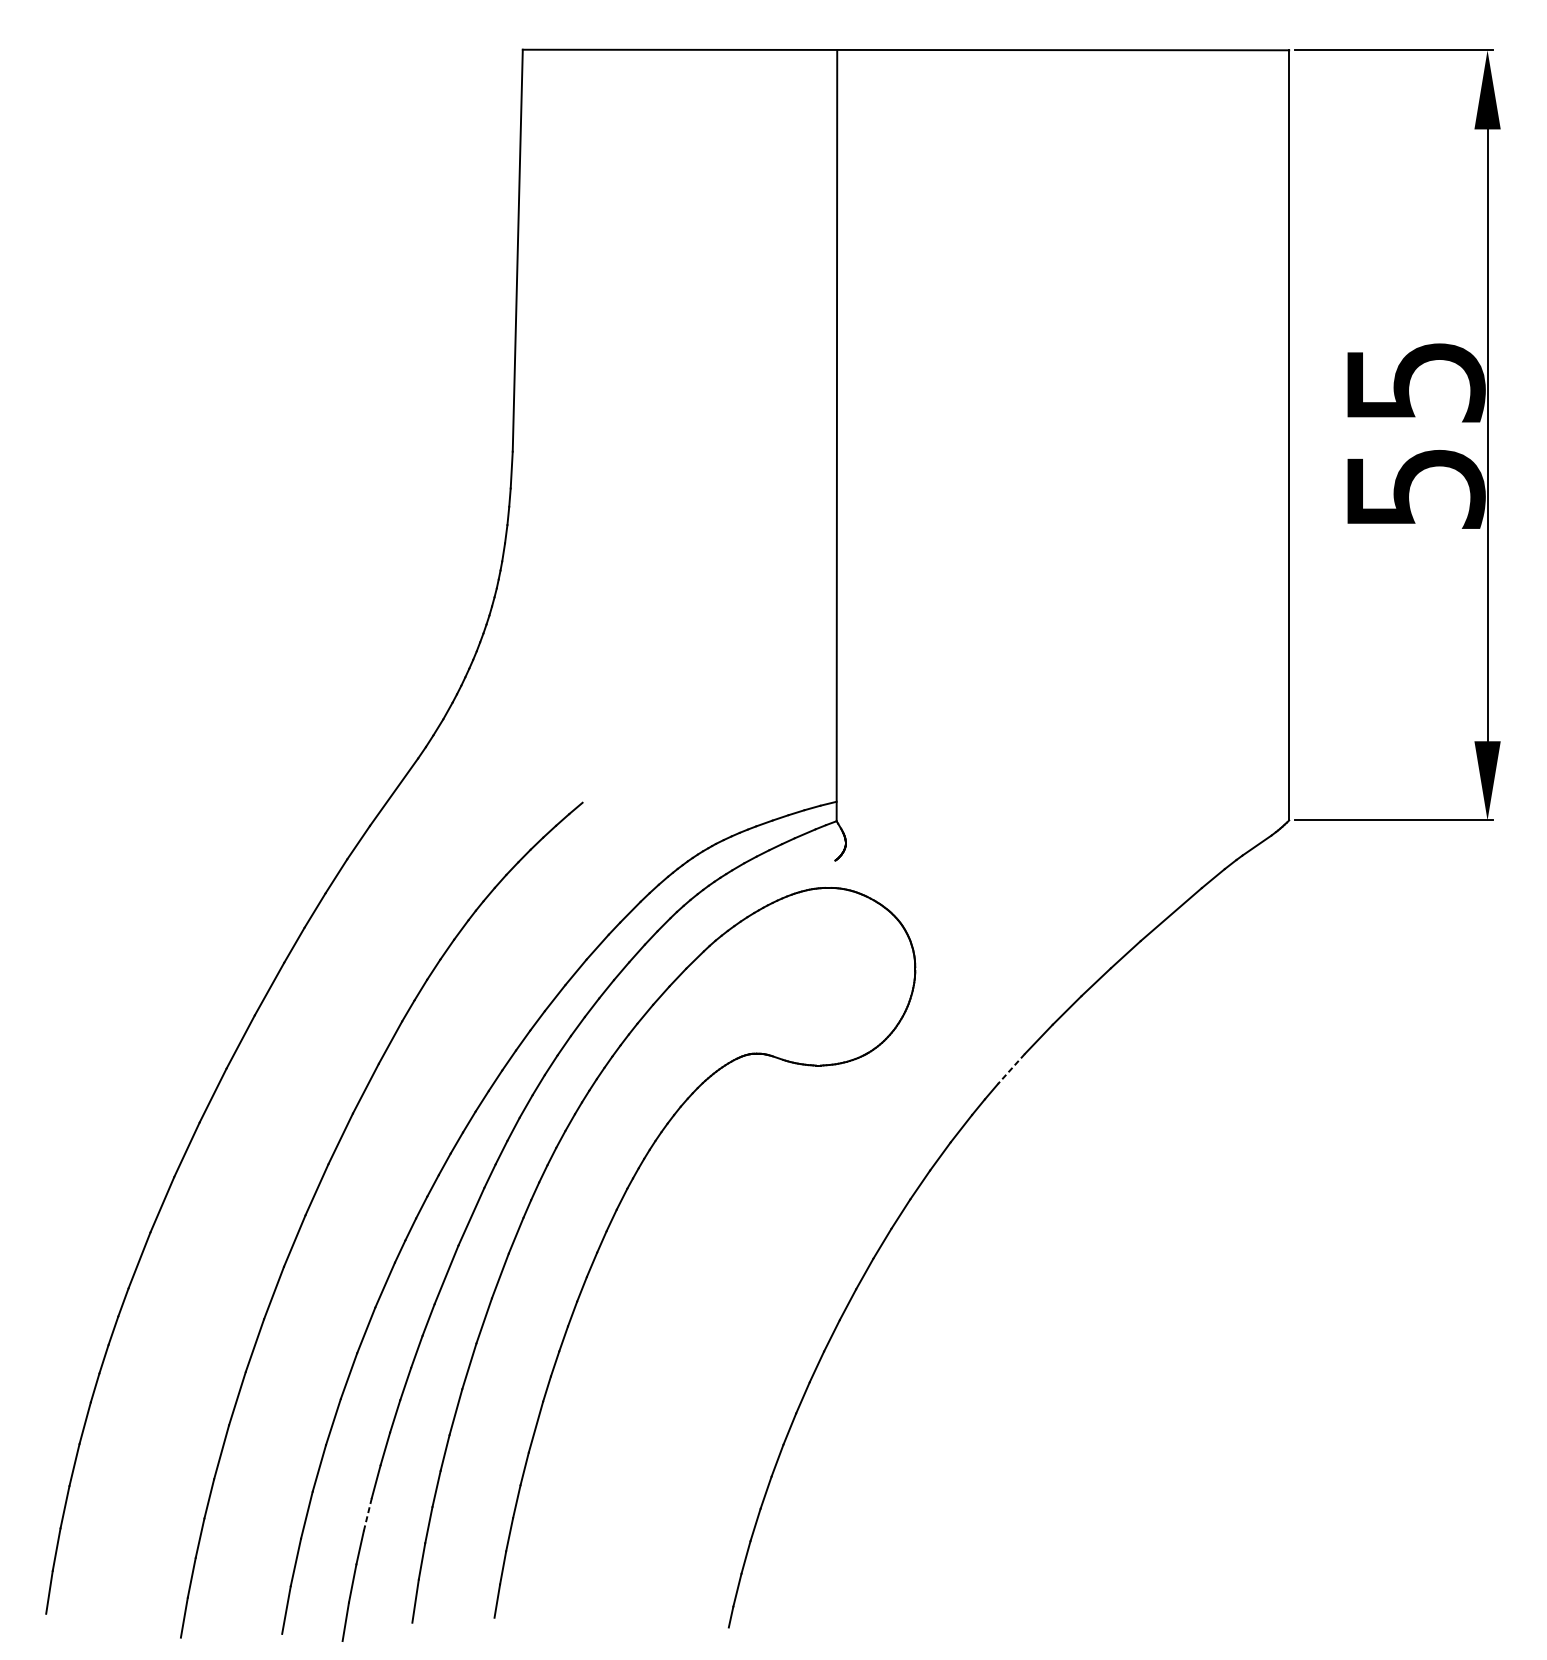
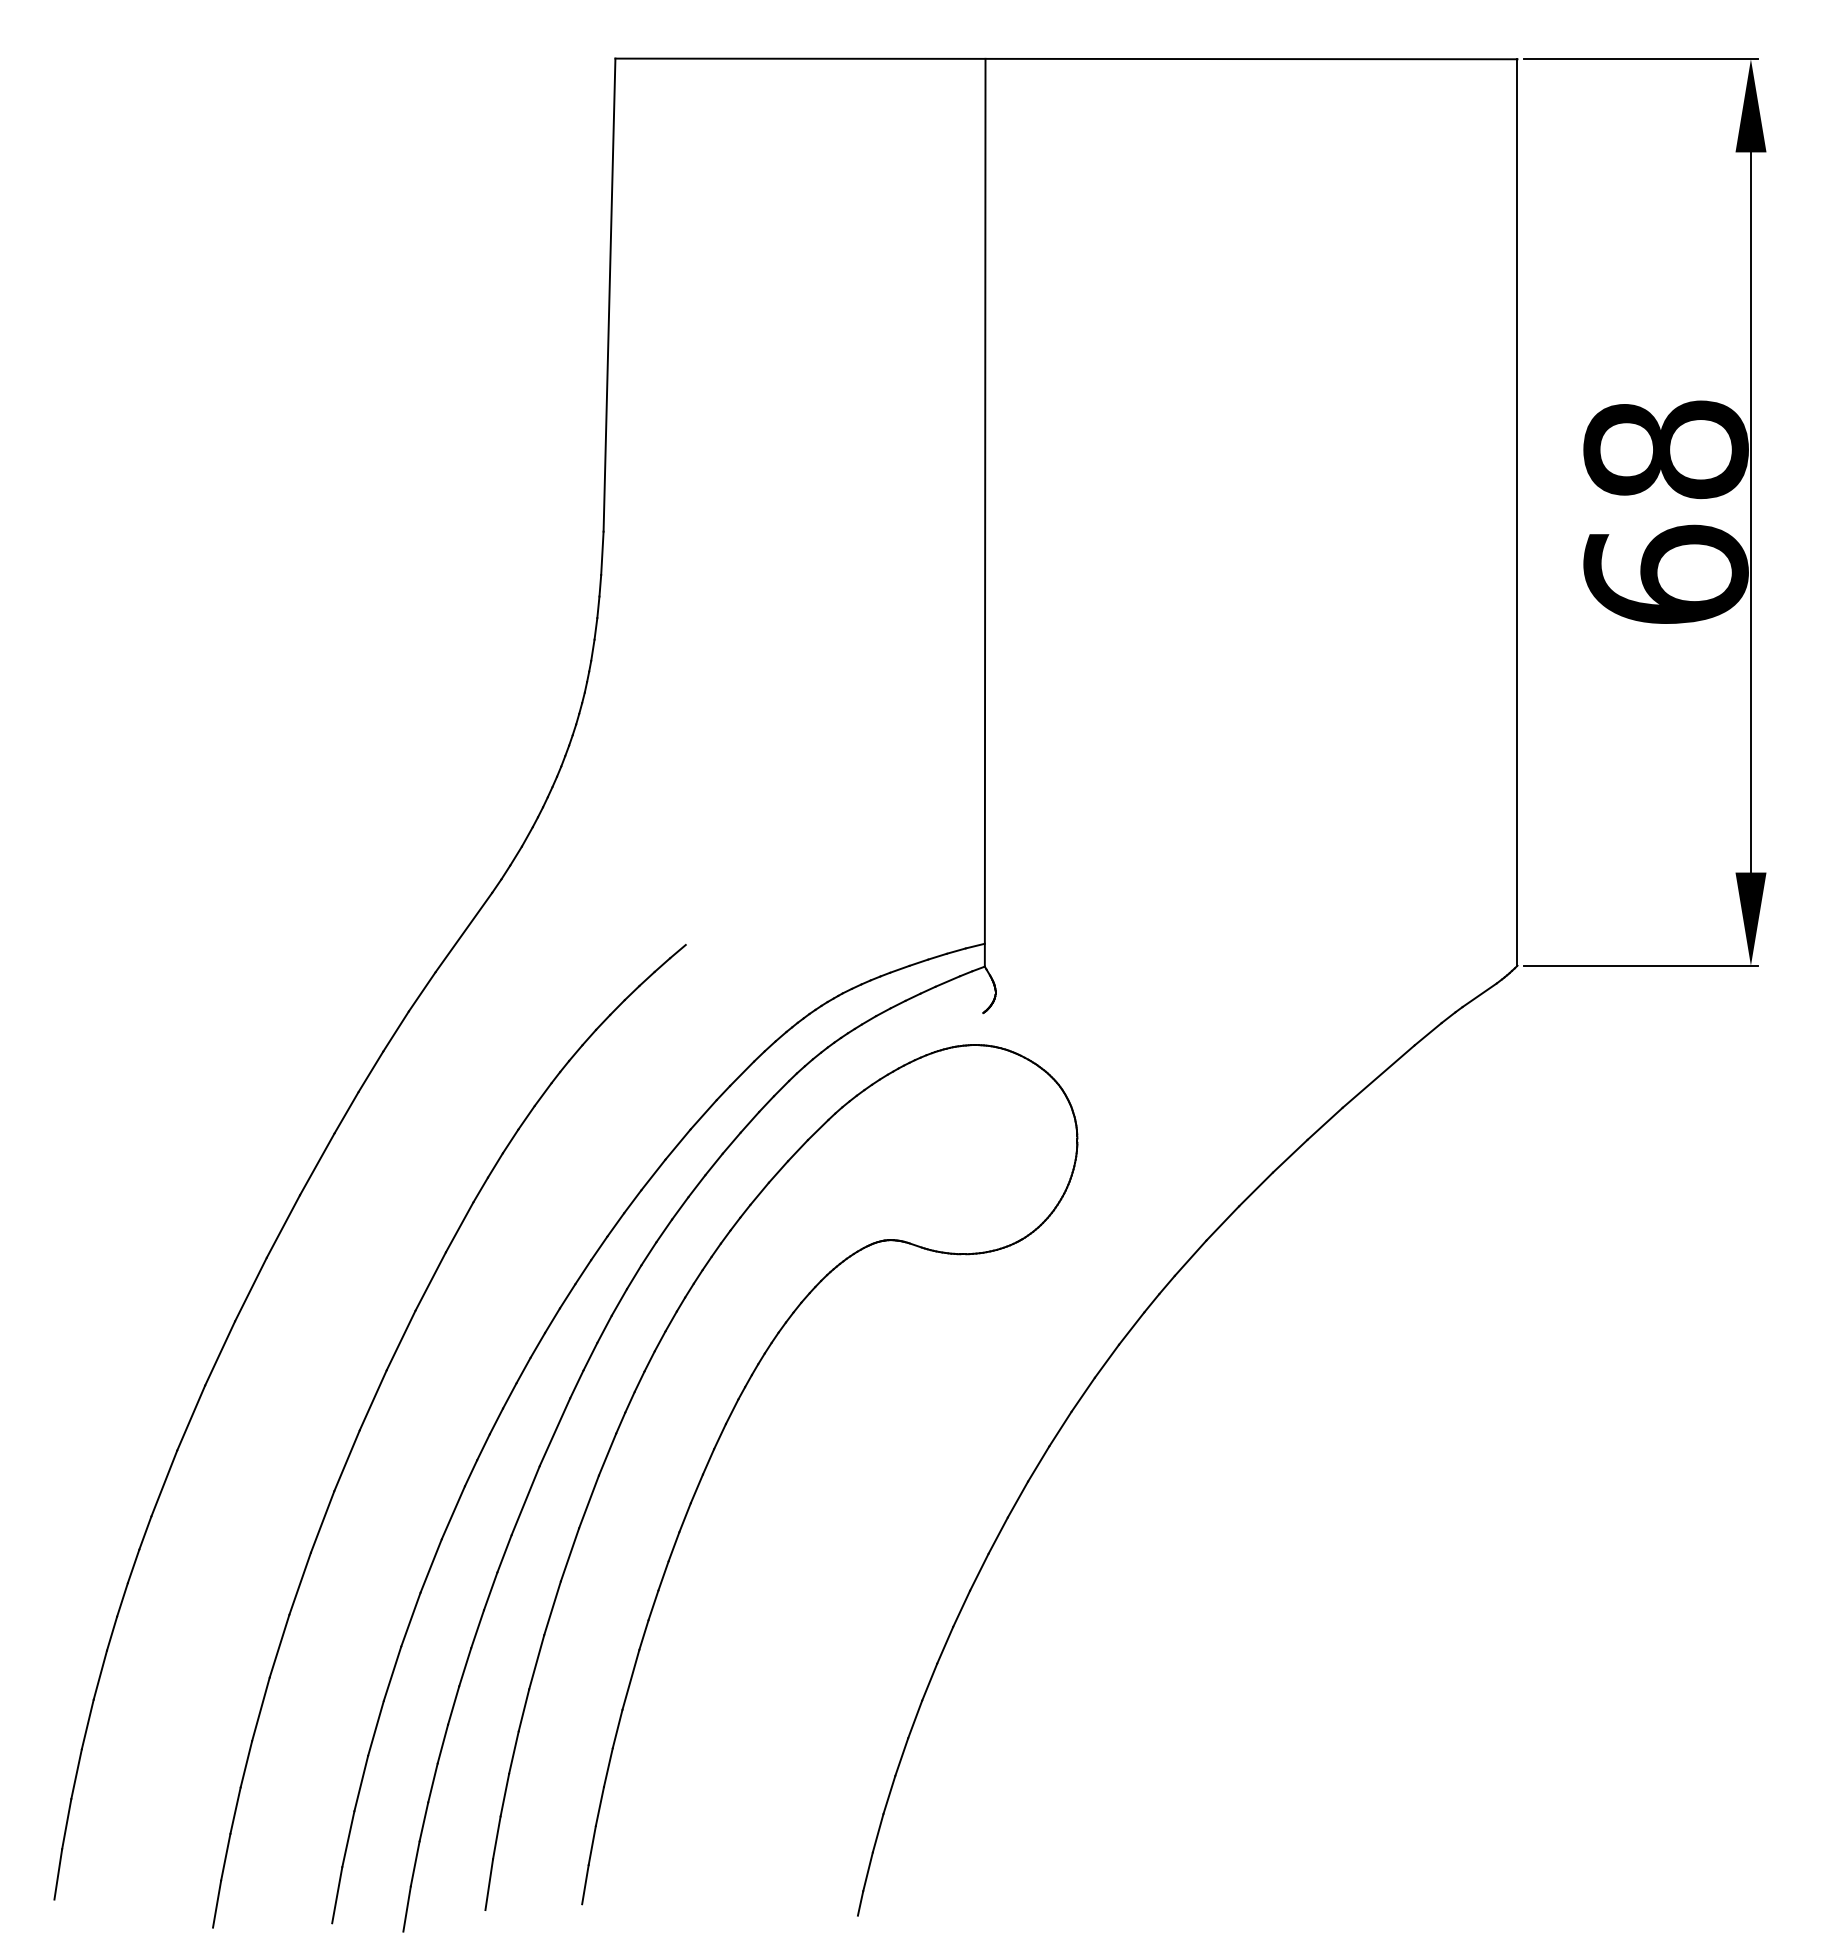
text: (1414, 434) -> (1665, 511), 55 -> 68
line: (1011, 1069) -> (1190, 1258), dashed -> solid
line: (367, 1515) -> (432, 1783), dashed -> solid

